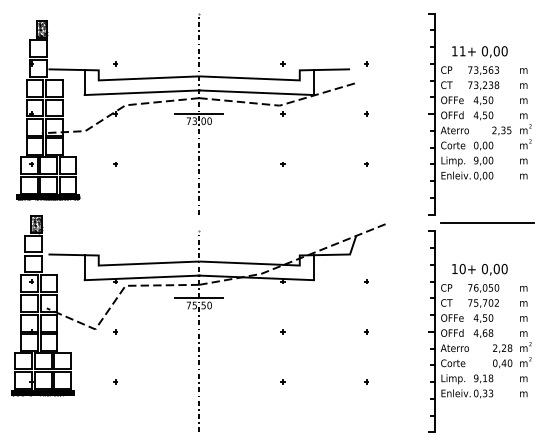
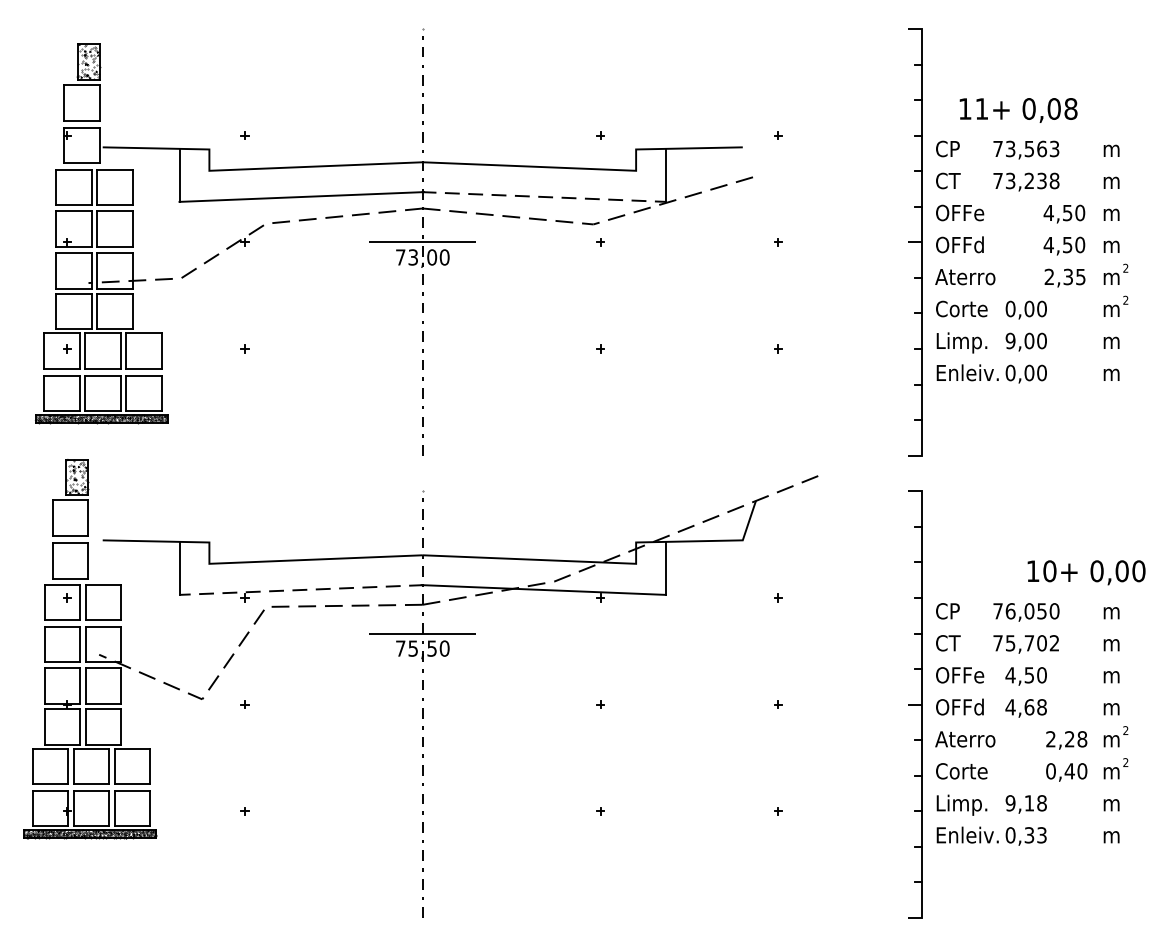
text: (504, 51) -> (1070, 109), 0,00 -> 0,08
line: (256, 92) -> (544, 196), solid -> dashed
text: (483, 108) -> (1064, 230), moved
line: (487, 223) -> (1034, 474), removed
text: (479, 269) -> (1085, 572), moved
line: (142, 277) -> (302, 589), solid -> dashed

